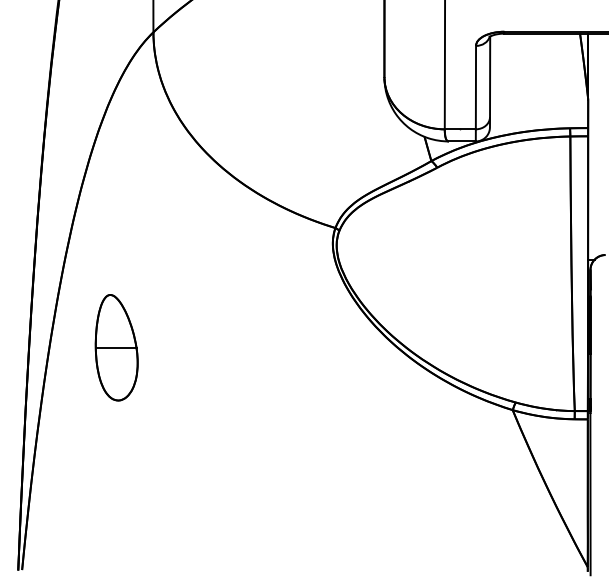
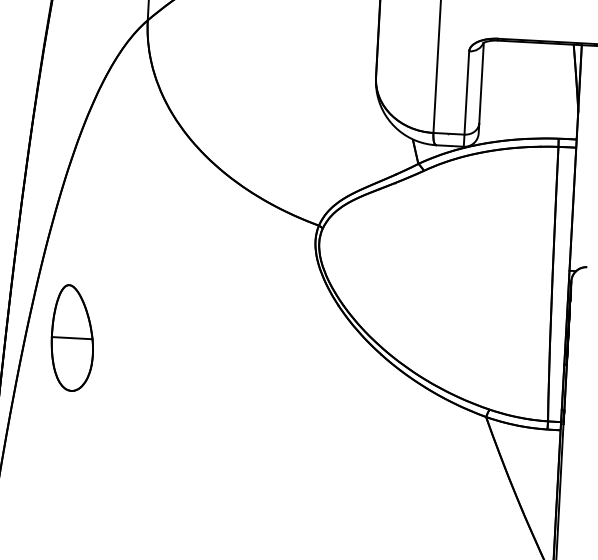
part: (116, 347) -> (72, 337), moved

